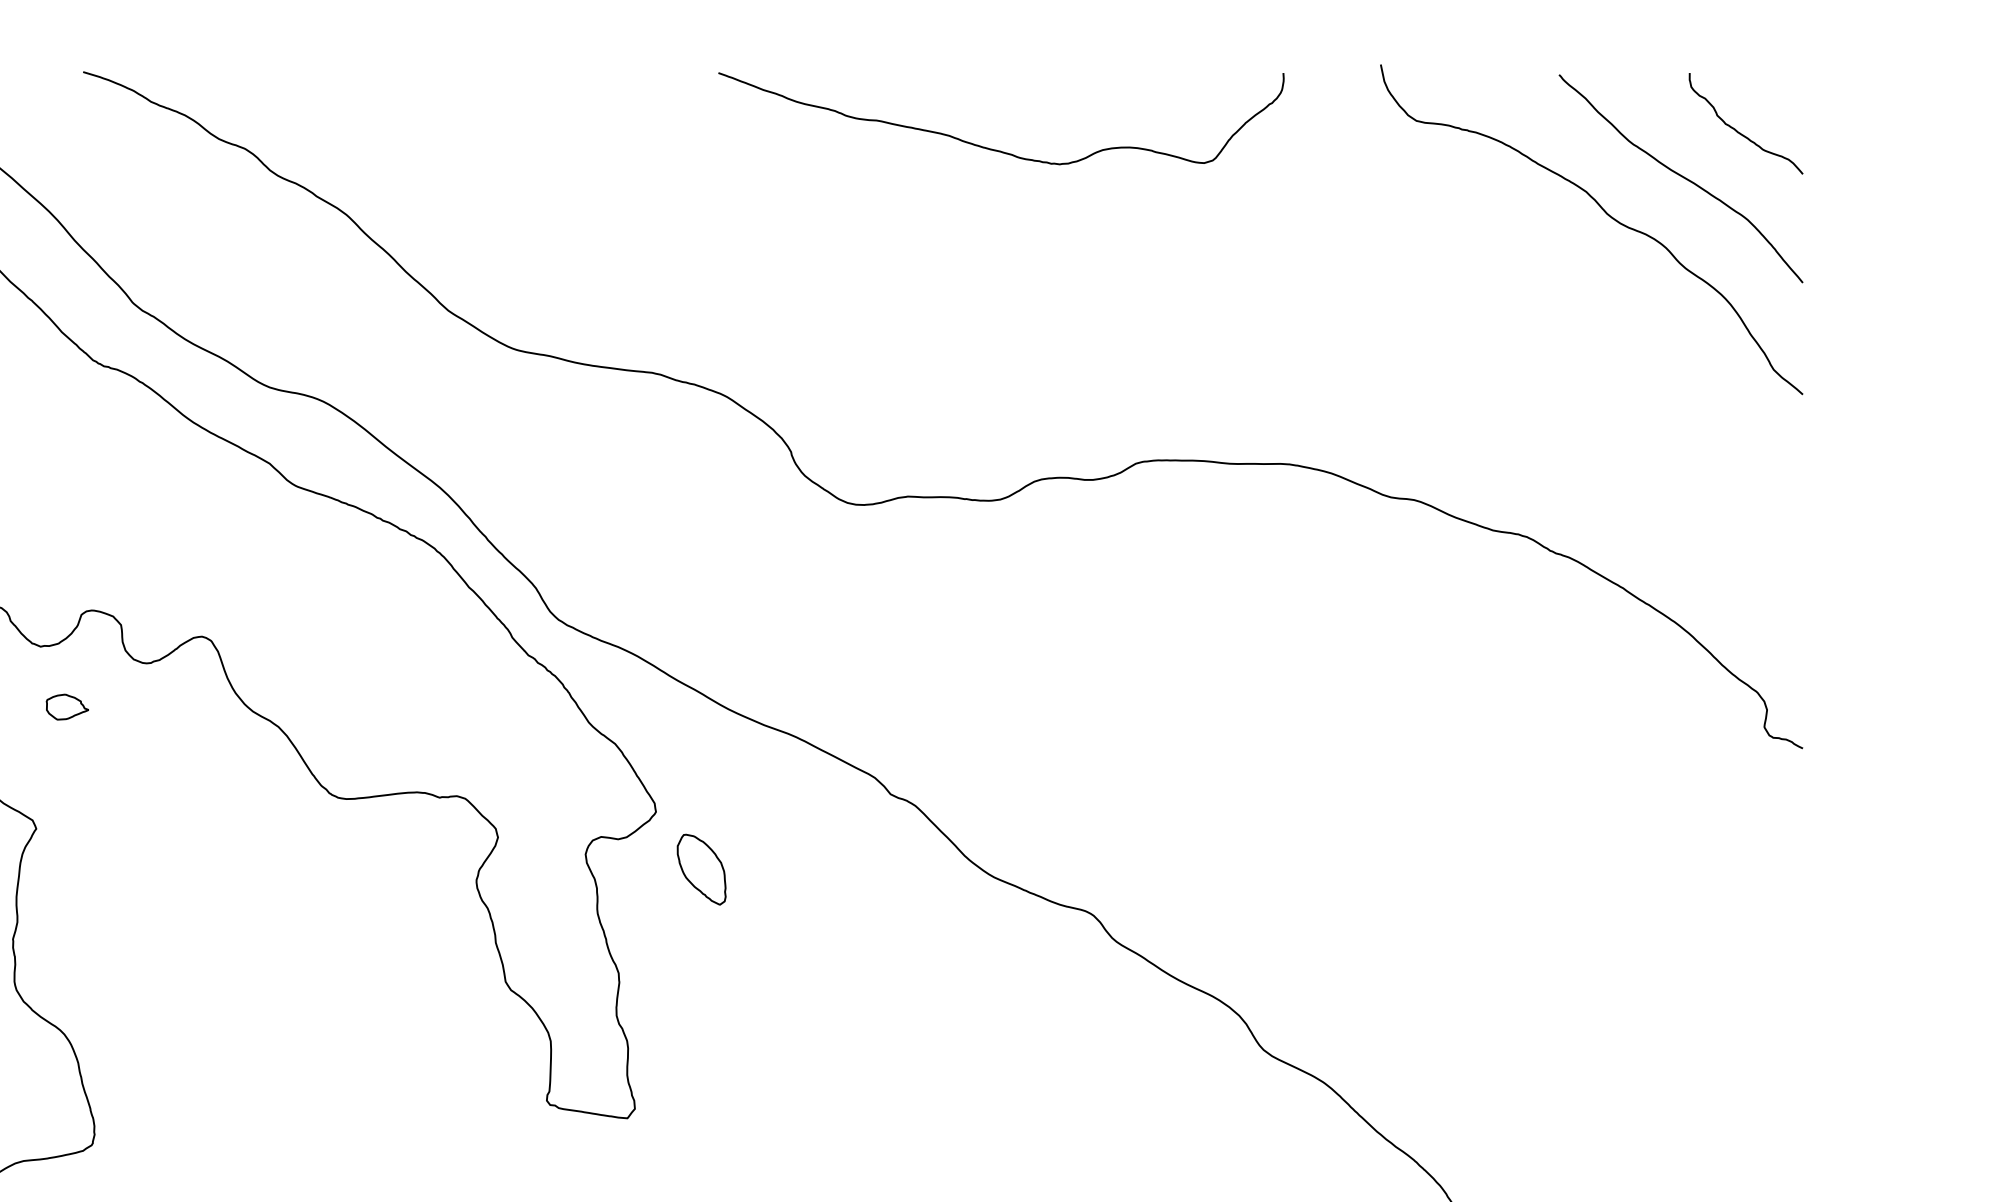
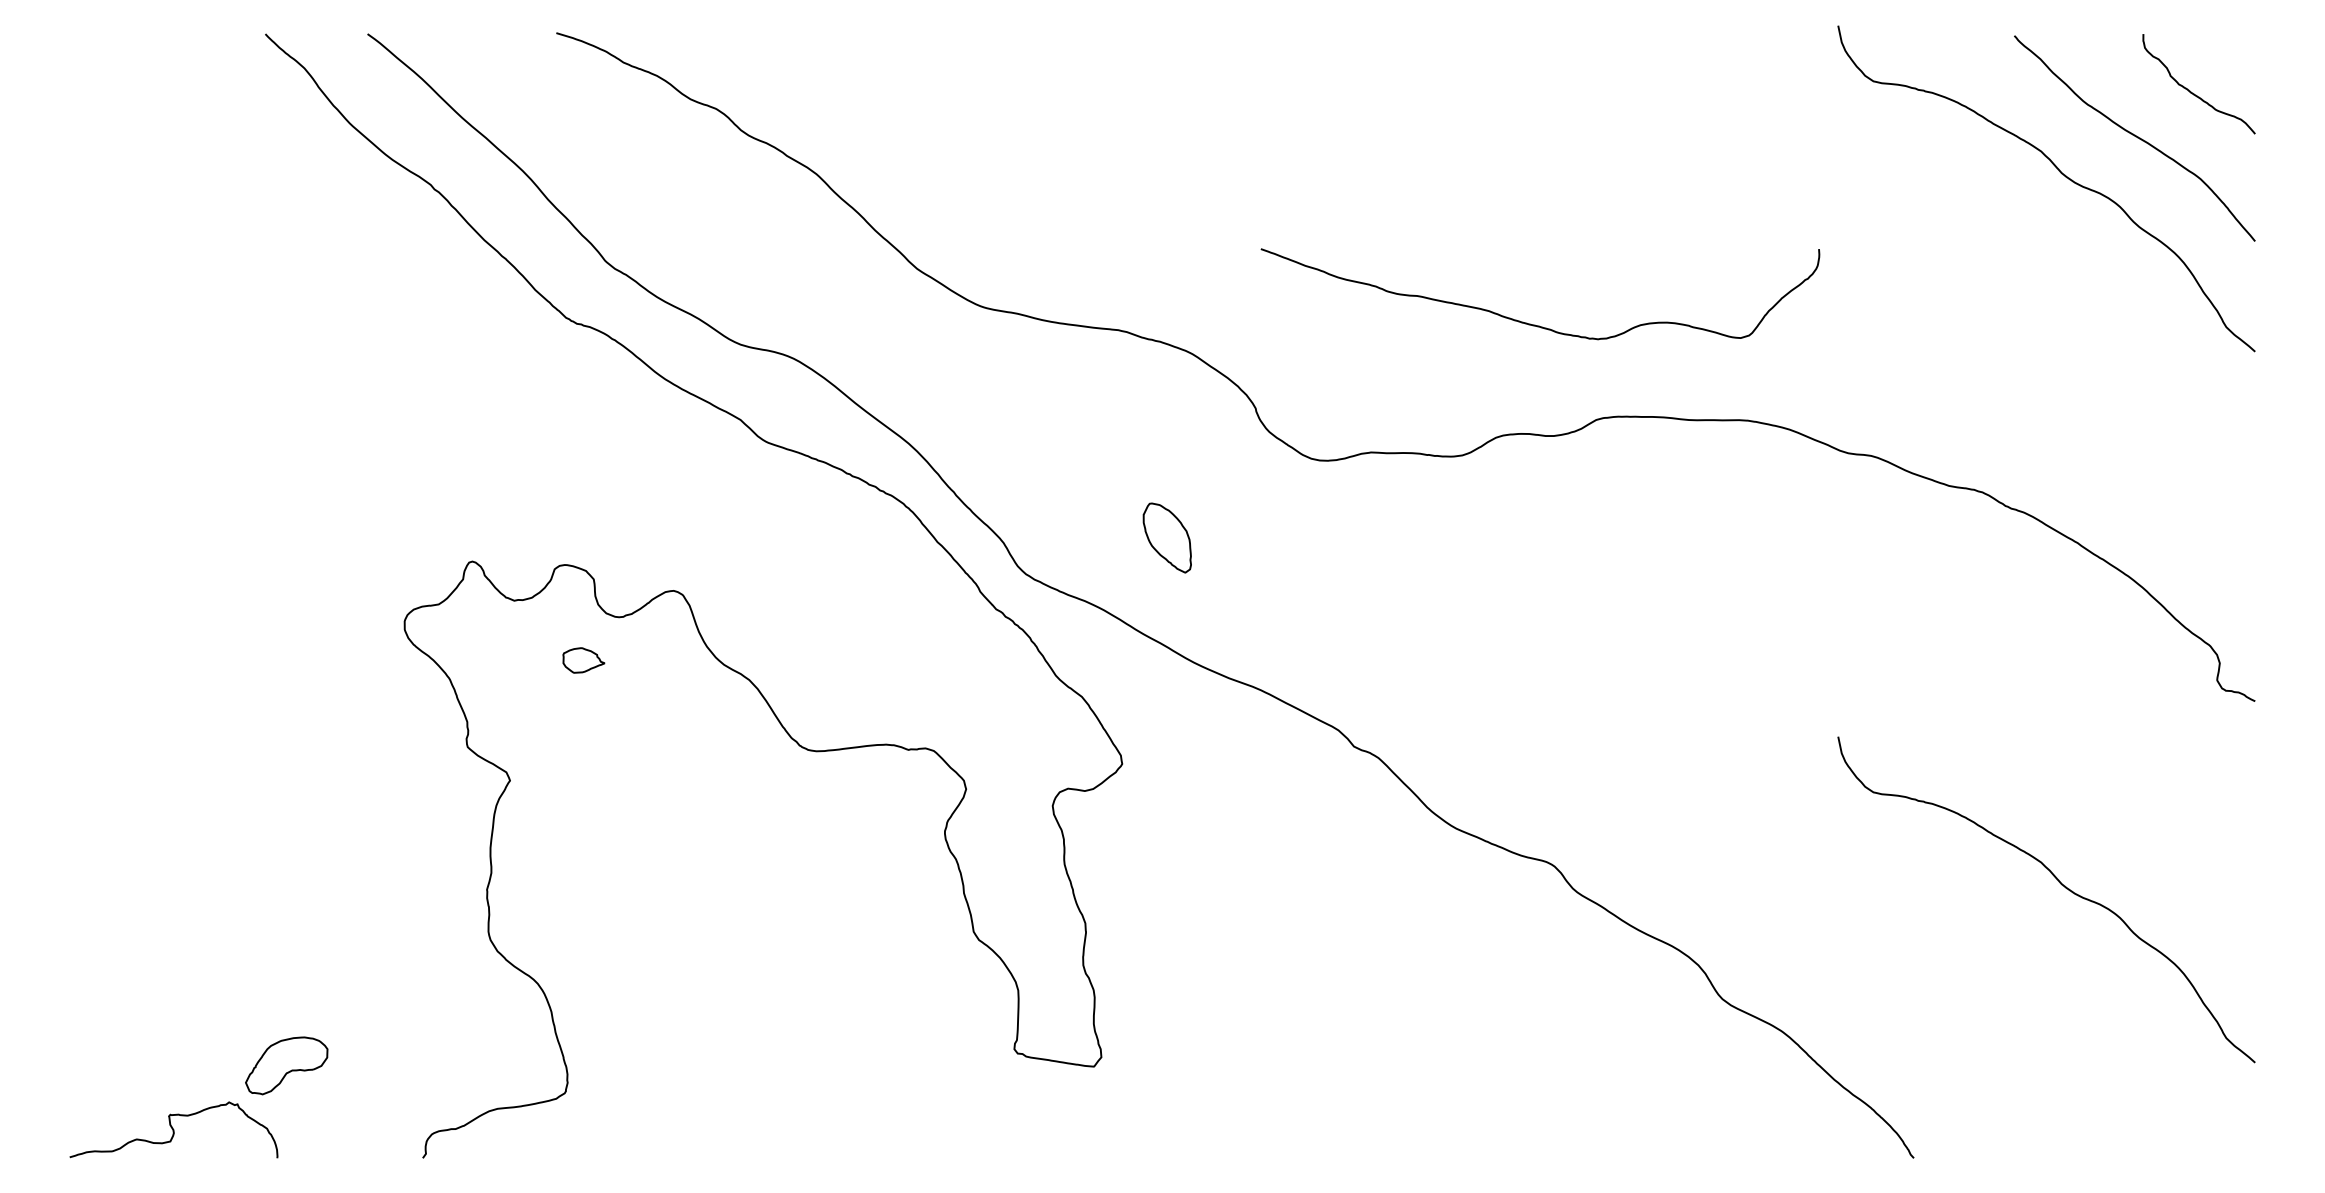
curve: (996, 149) -> (1535, 324), moved
part: (67, 707) -> (583, 660), moved
part: (700, 869) -> (1166, 537), moved
curve: (1605, 933) -> (2060, 884), added

